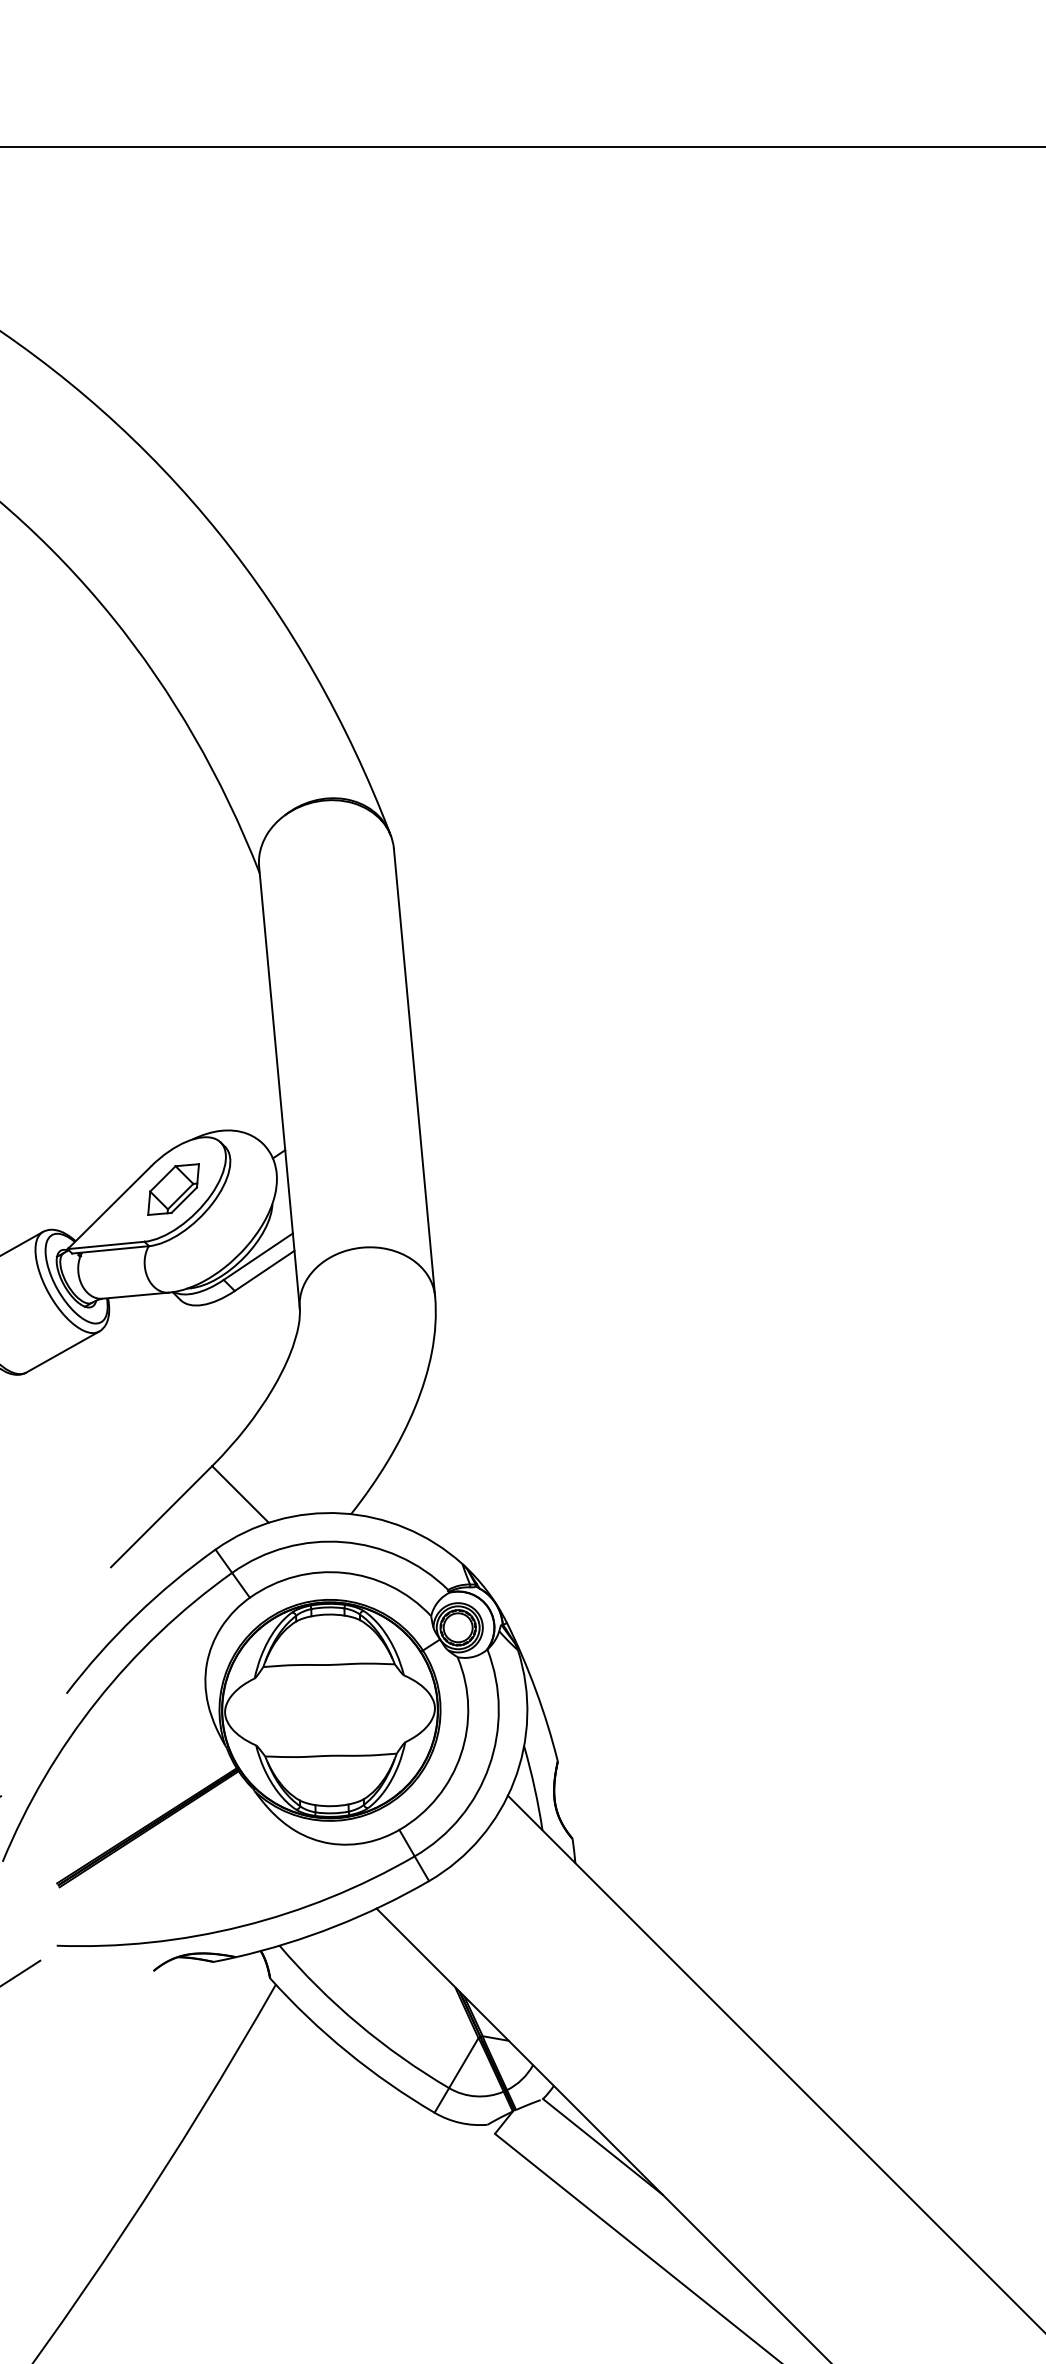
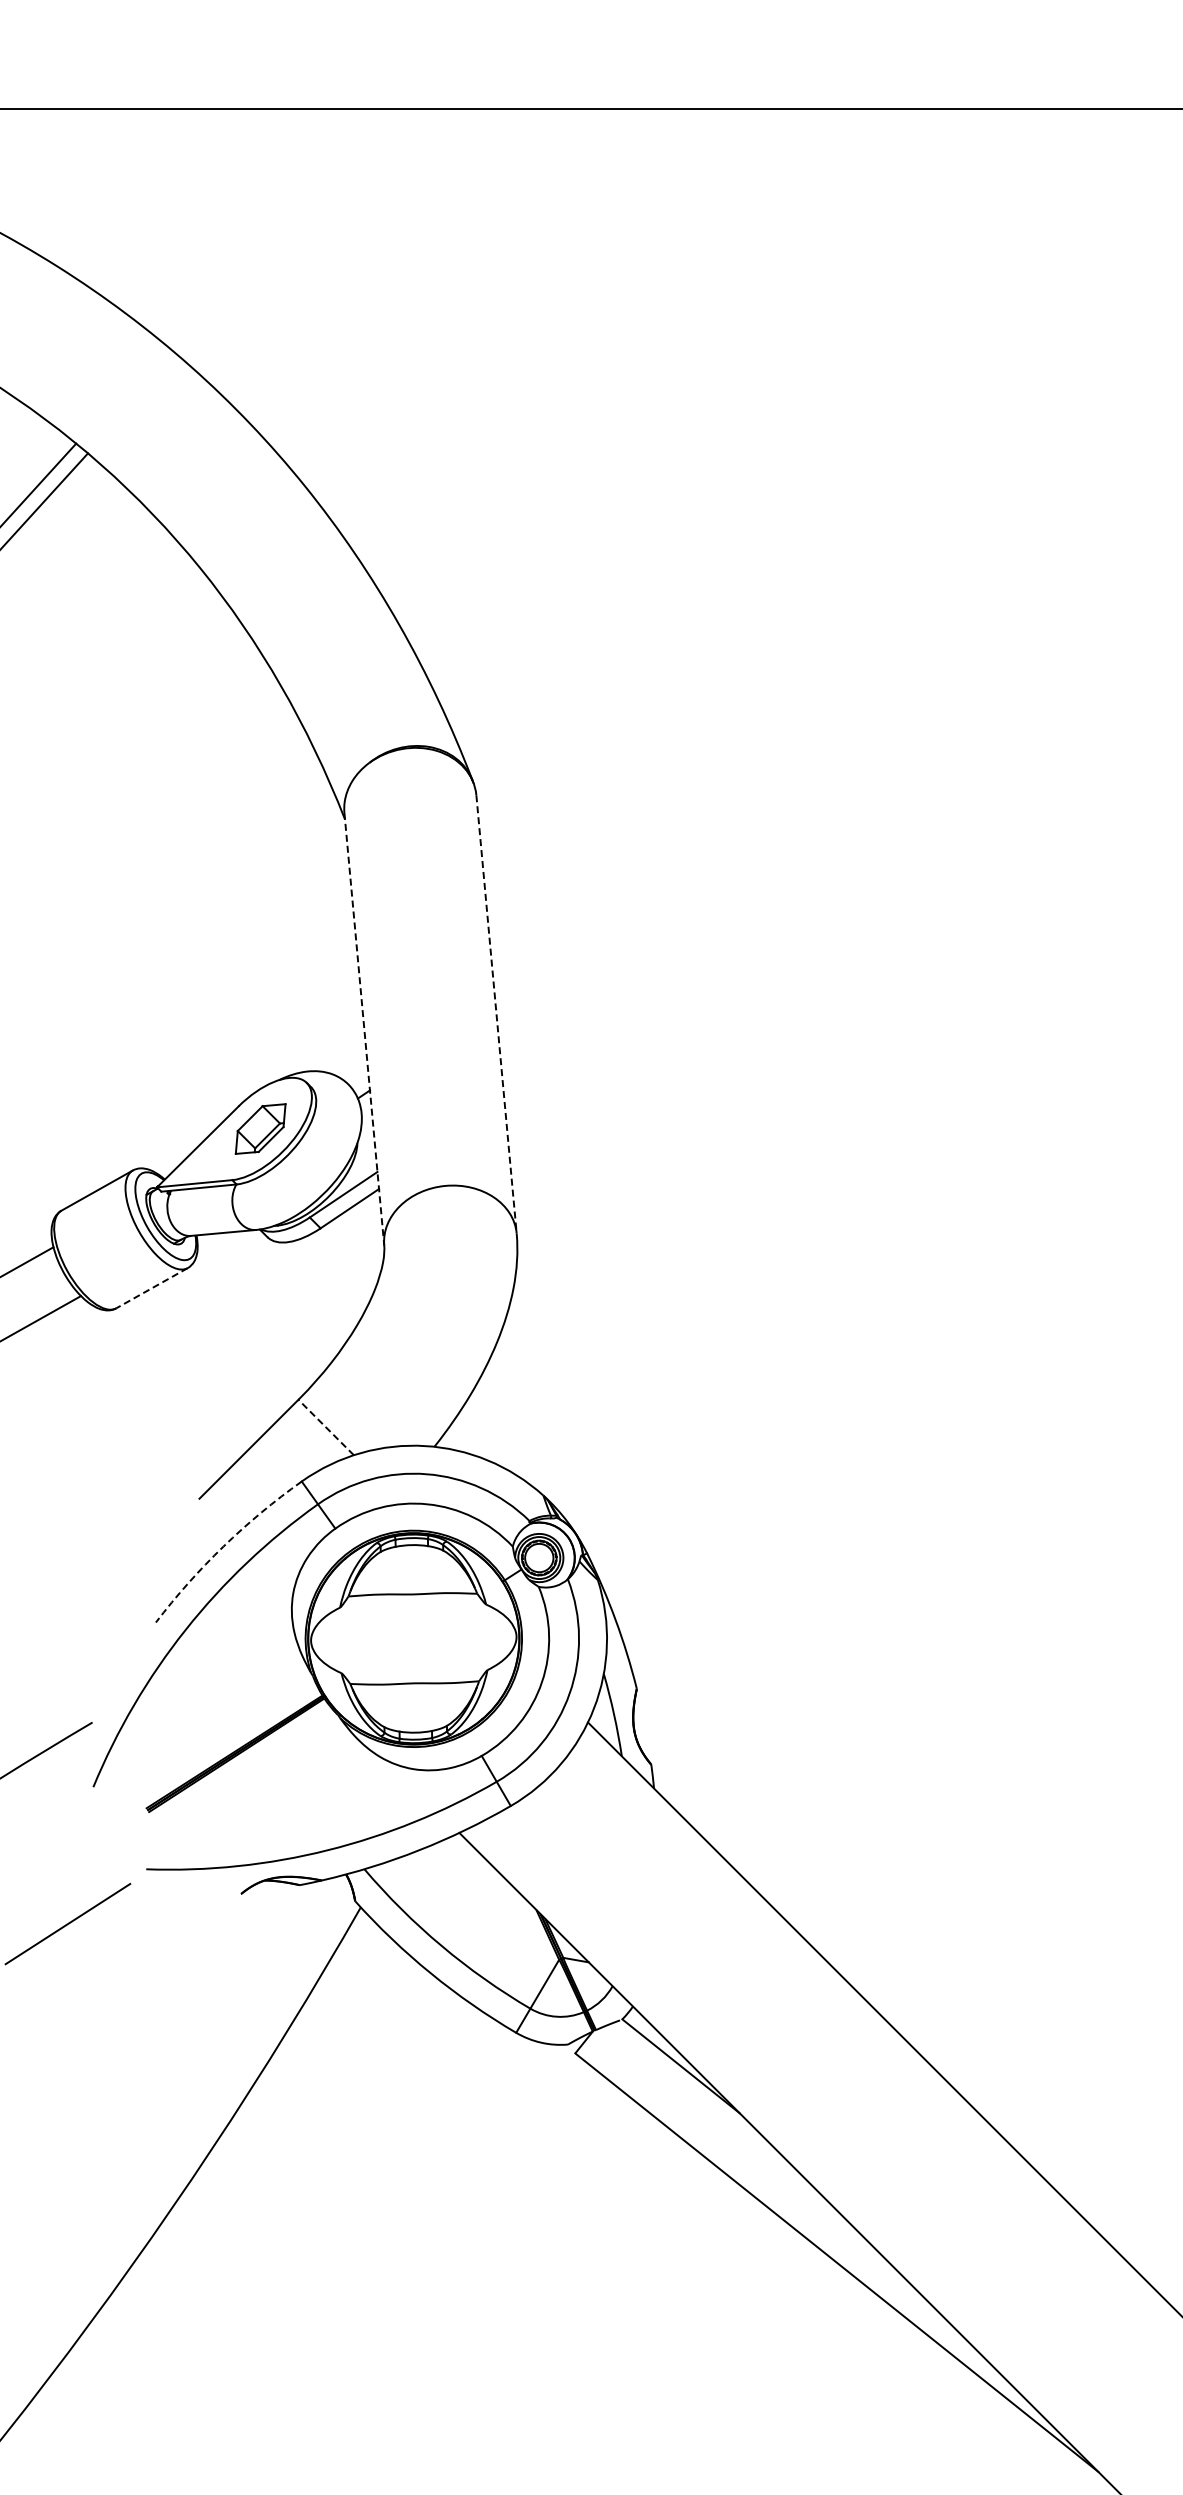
line: (414, 1072) -> (496, 1014), solid -> dashed
line: (279, 1087) -> (364, 1029), solid -> dashed
line: (63, 1352) -> (152, 1288), solid -> dashed
line: (239, 1494) -> (325, 1427), solid -> dashed
arc: (135, 1616) -> (223, 1546), solid -> dashed

